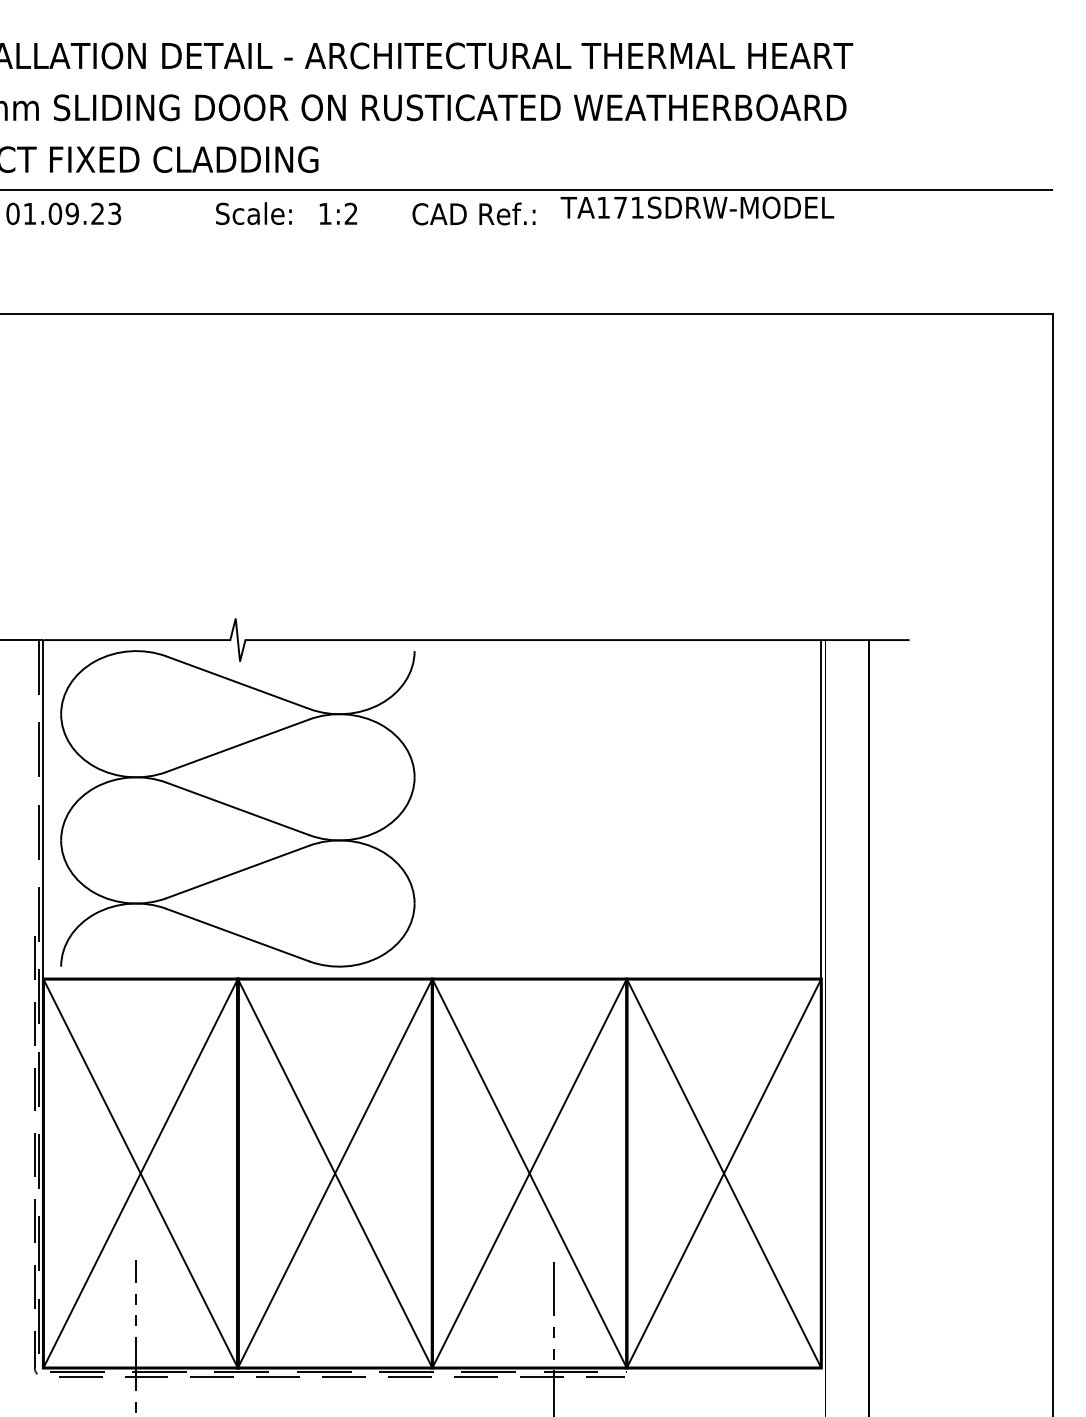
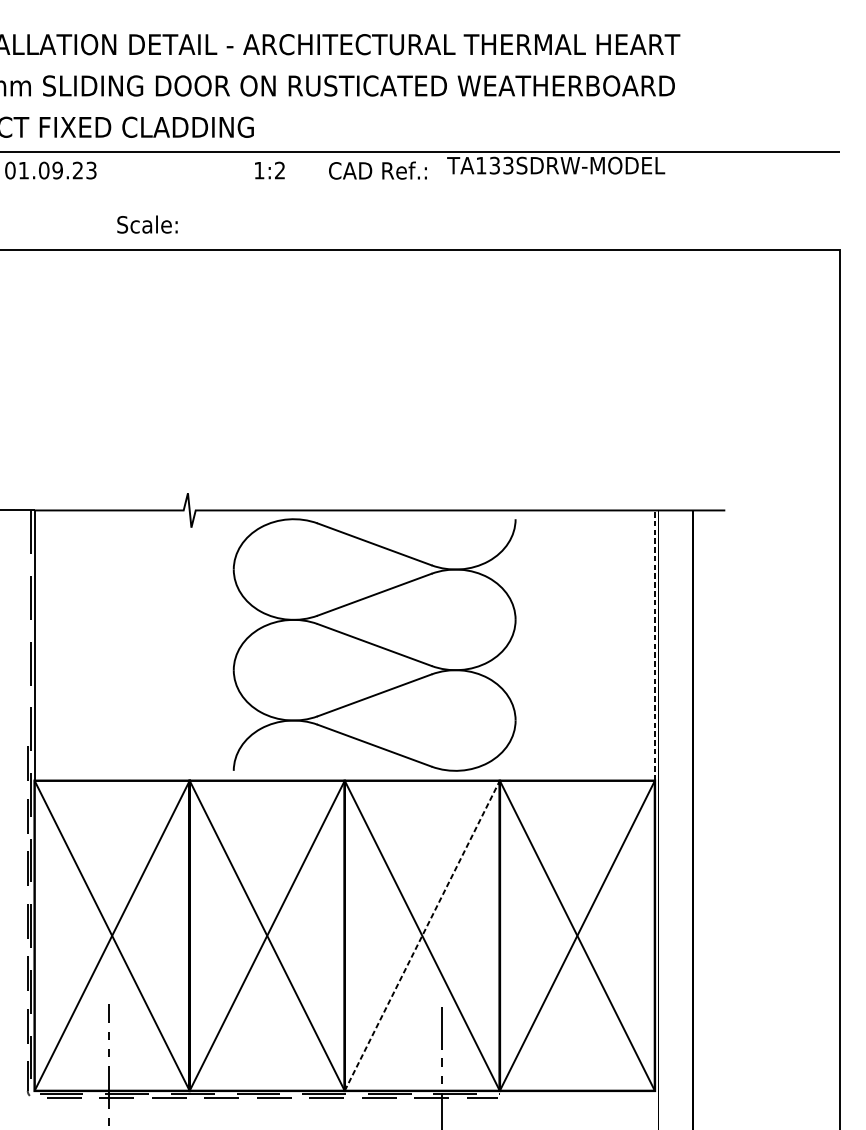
text: (628, 207) -> (501, 165), TA171SDRW-MODEL -> TA133SDRW-MODEL
text: (253, 213) -> (147, 224), moved
part: (237, 808) -> (374, 644), moved
line: (821, 809) -> (655, 645), solid -> dashed
line: (529, 1173) -> (422, 935), solid -> dashed

